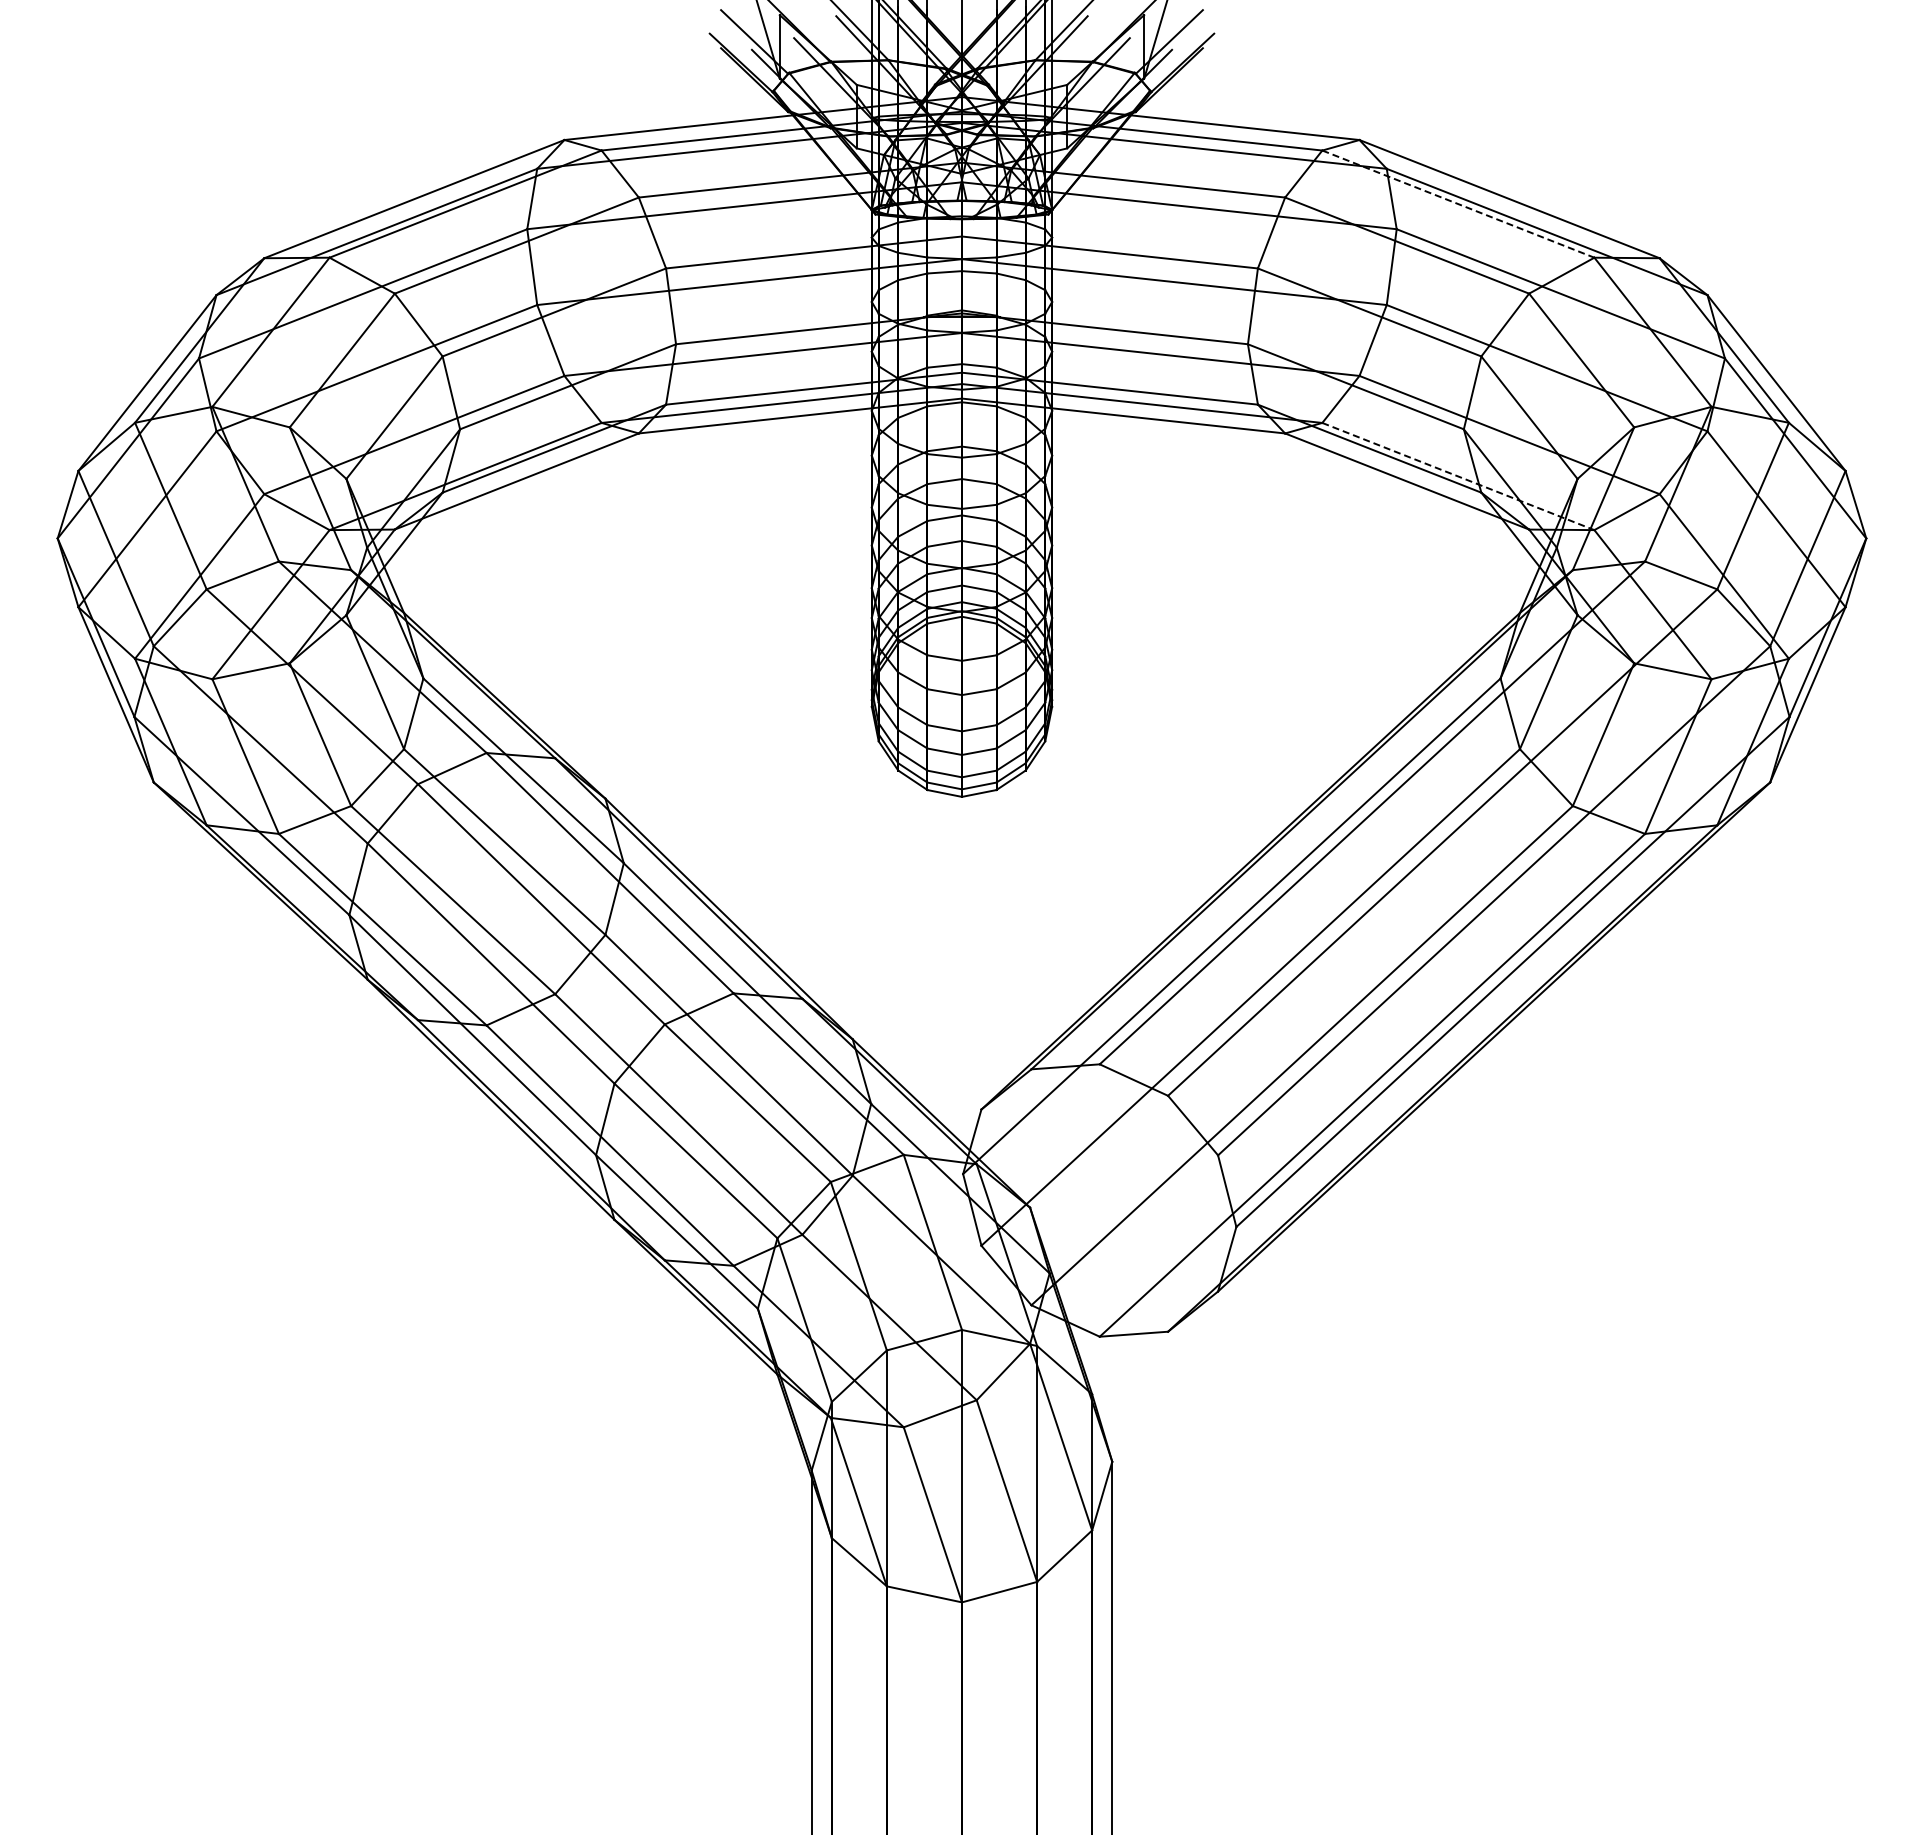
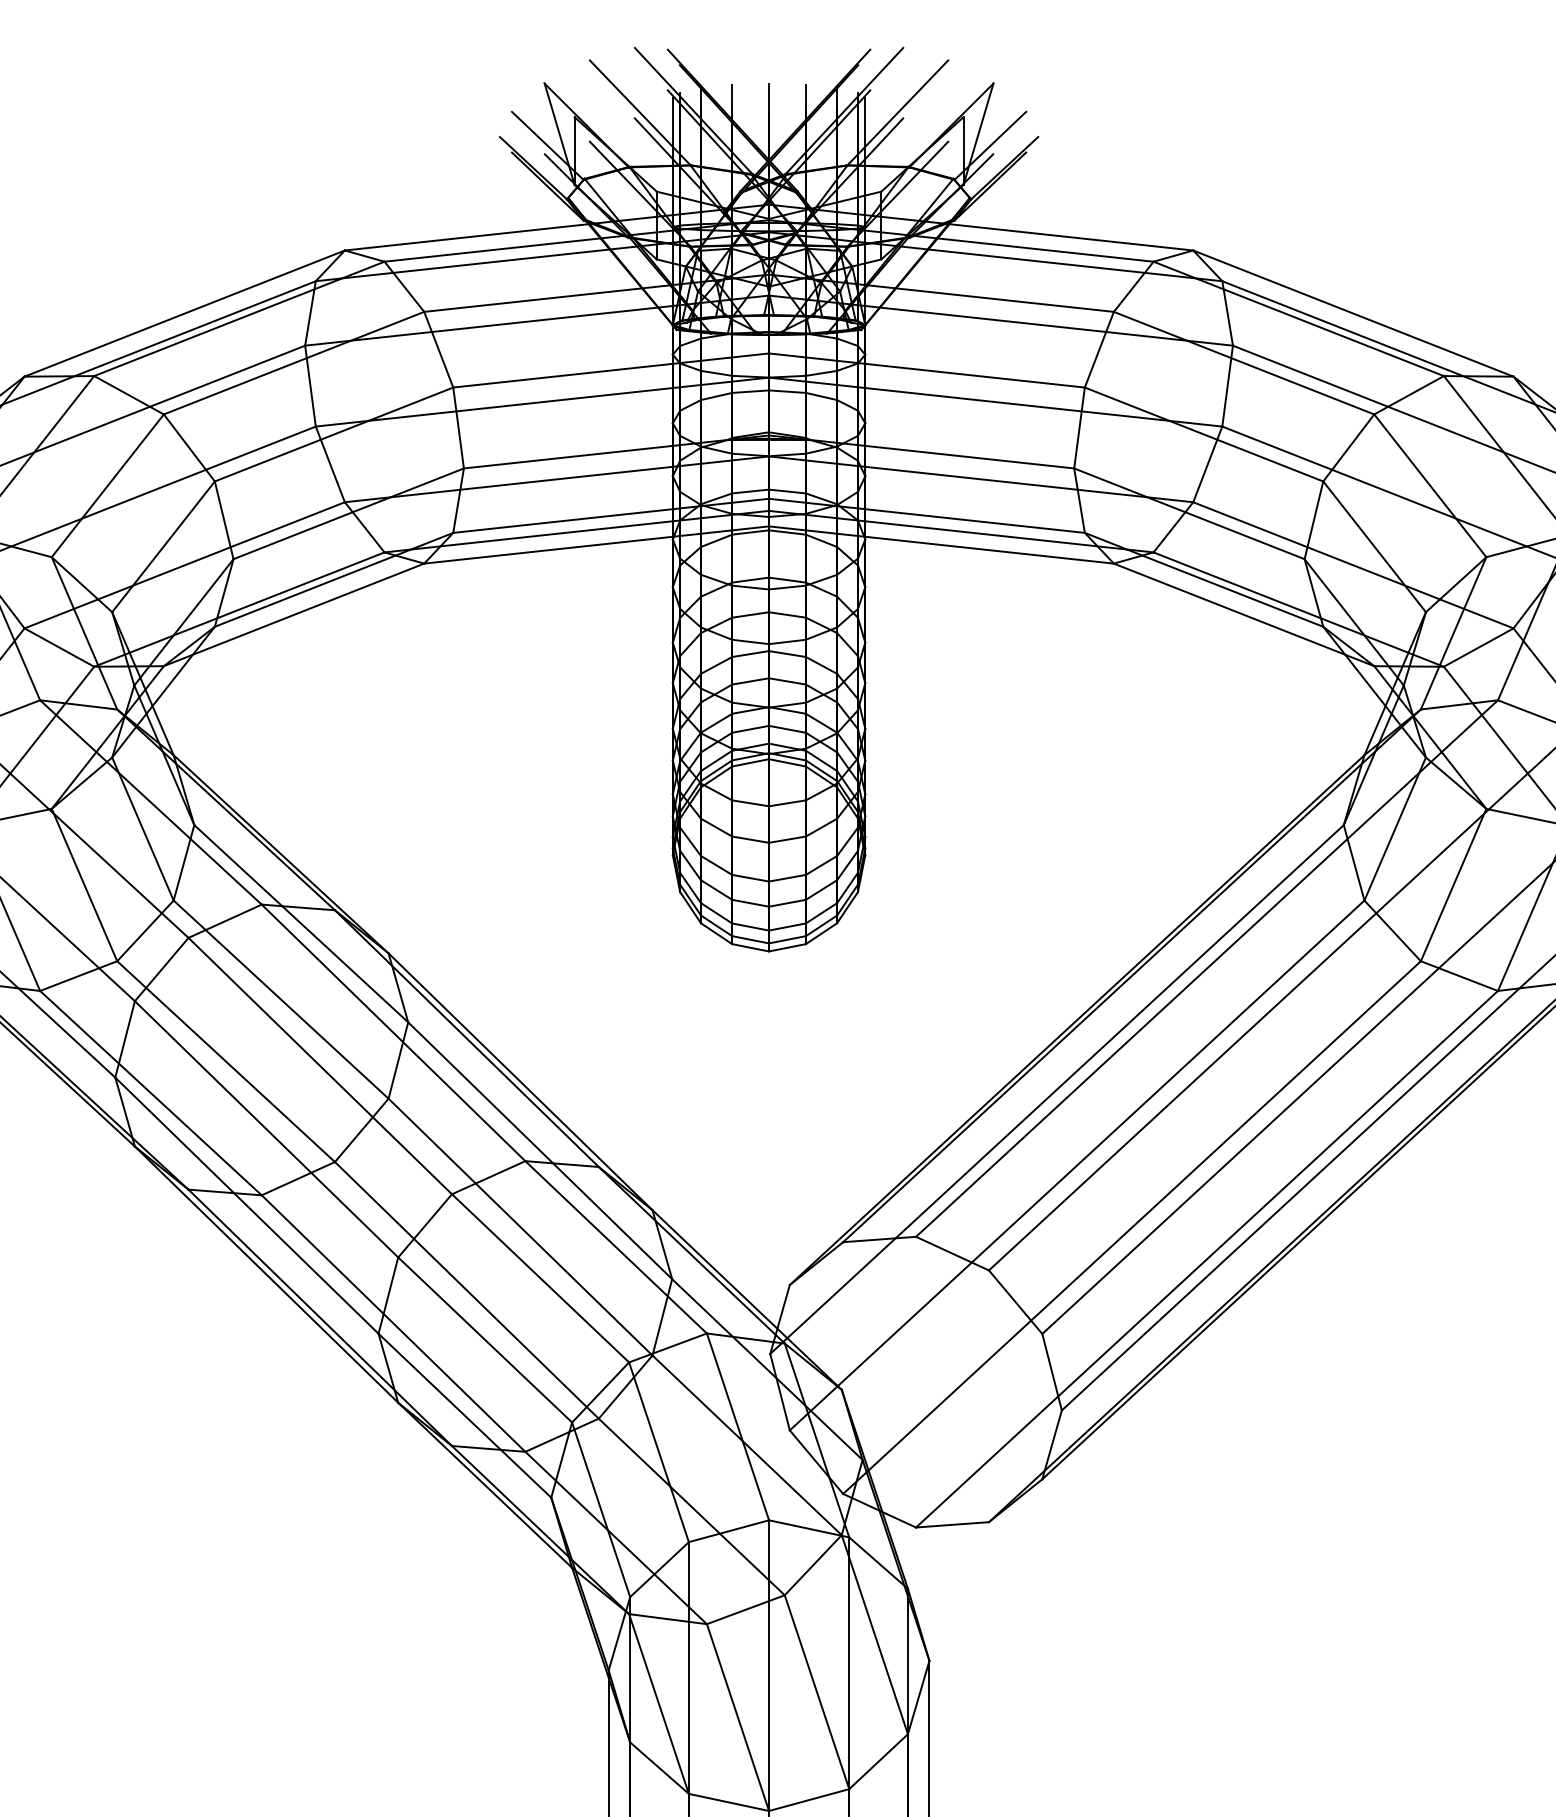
line: (1458, 204) -> (1298, 319), dashed -> solid
line: (1458, 476) -> (1298, 609), dashed -> solid

